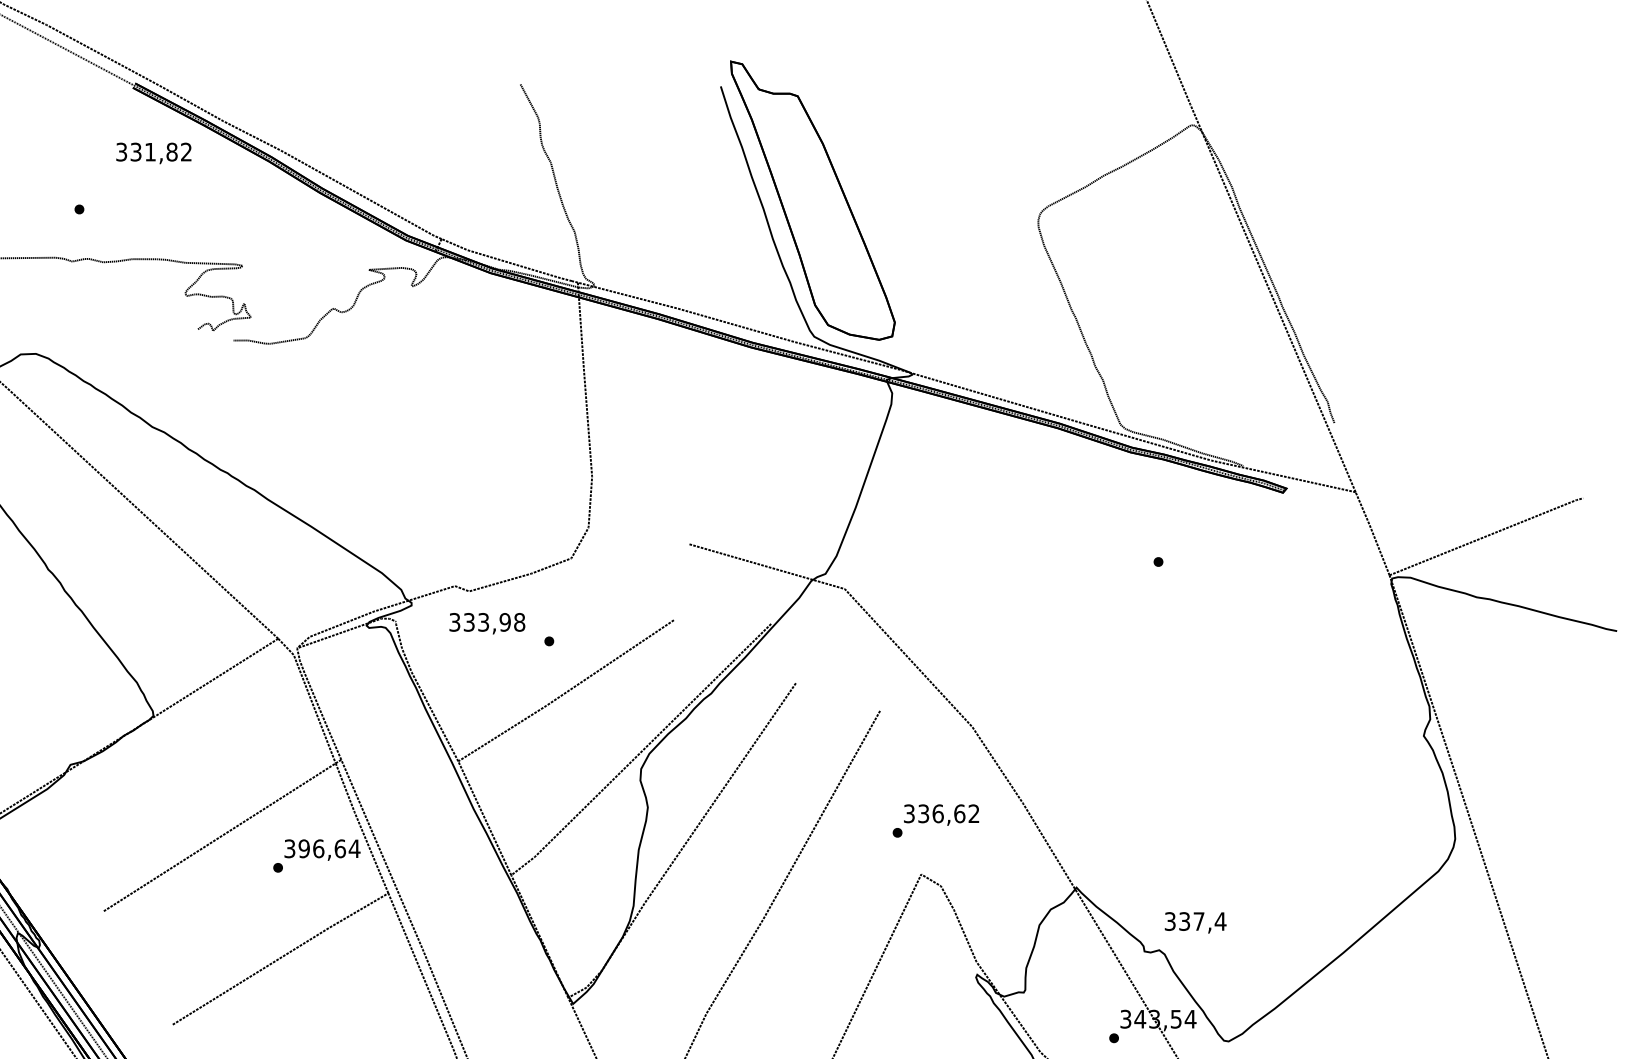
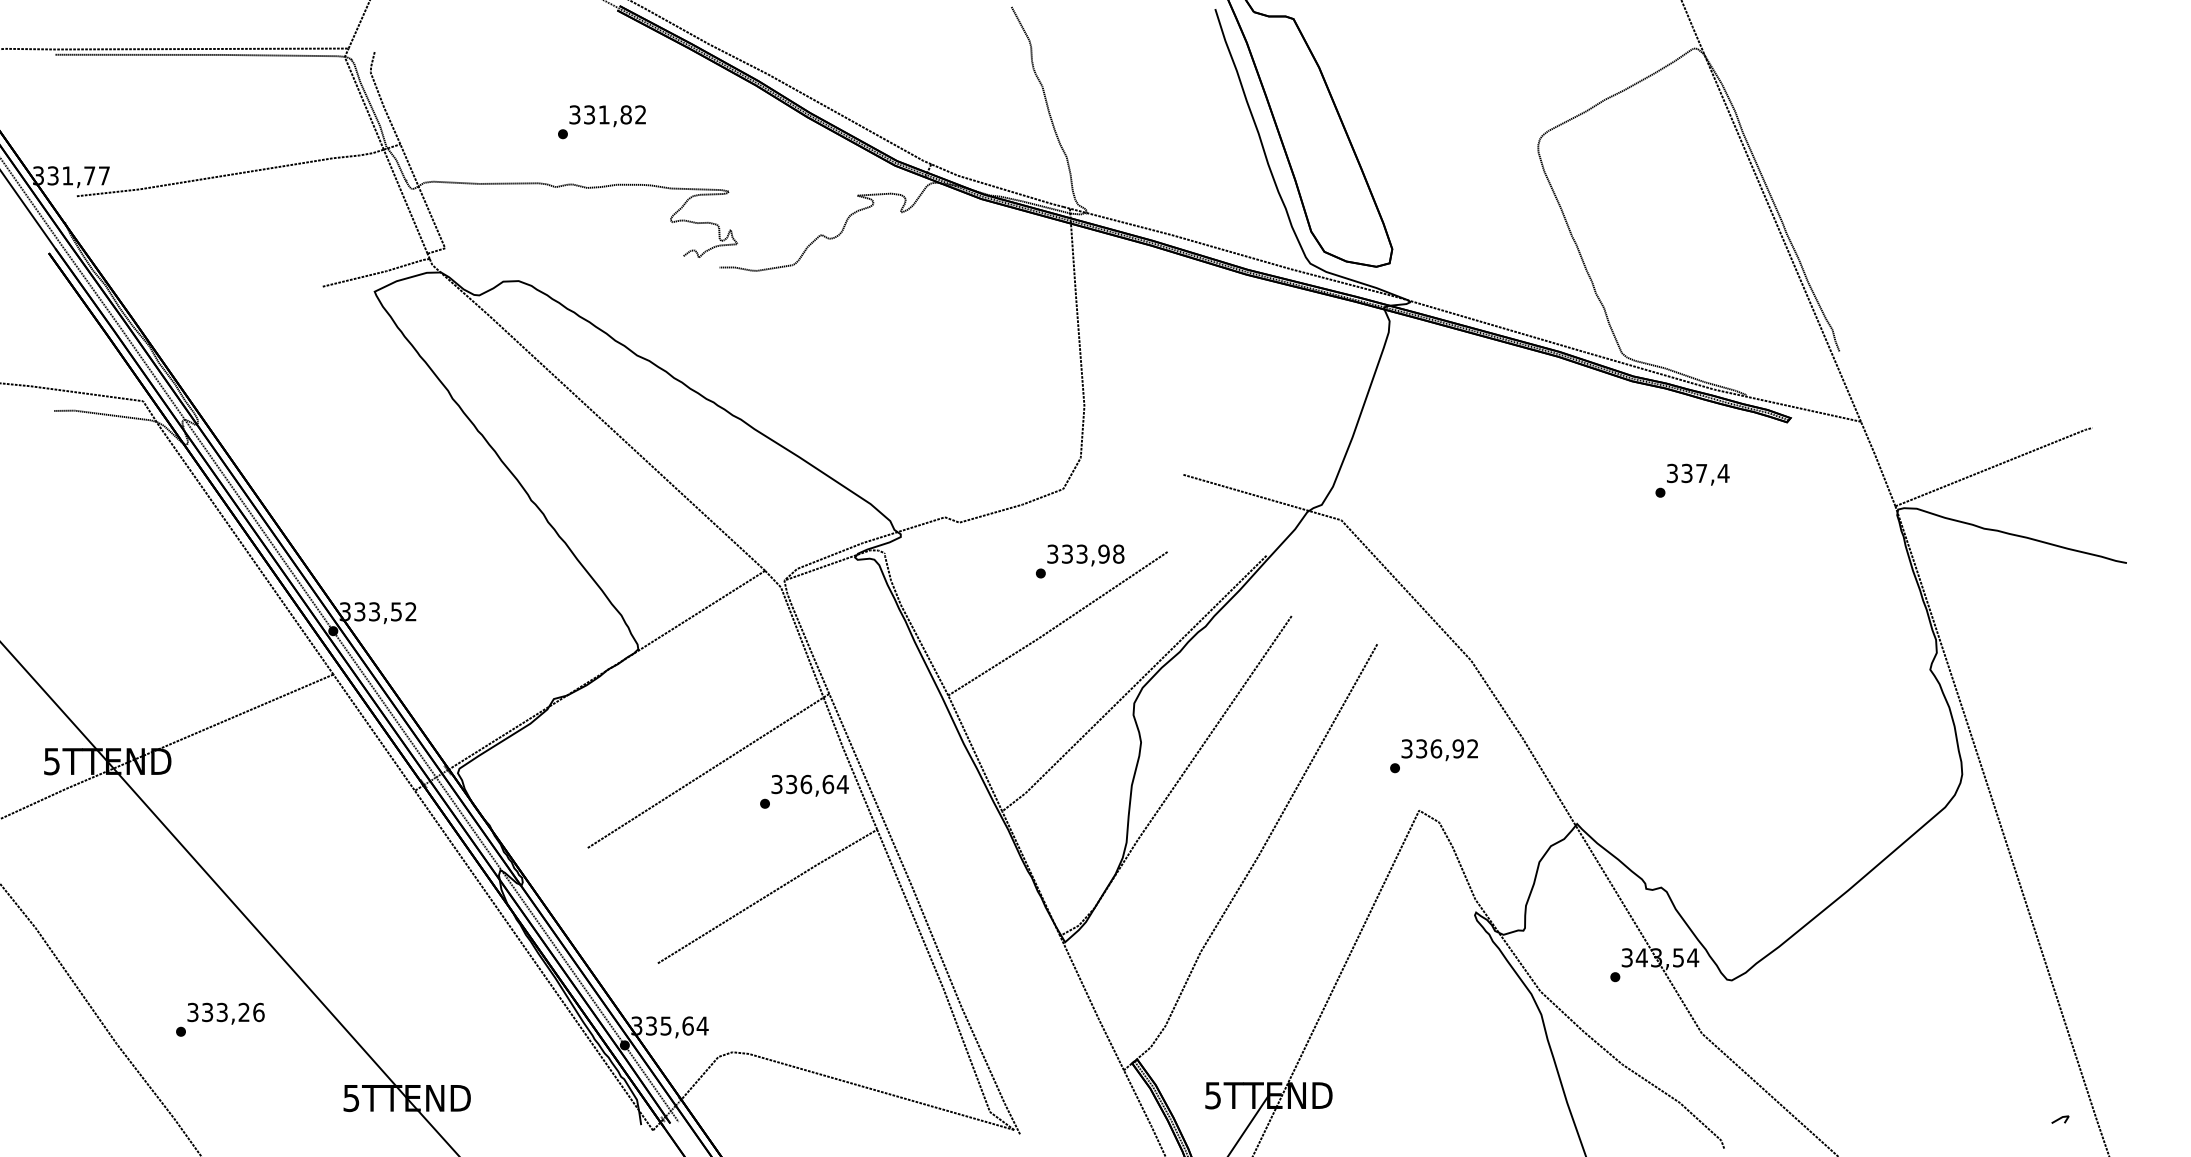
text: (153, 153) -> (607, 116), moved
text: (487, 623) -> (1085, 555), moved
text: (959, 813) -> (1458, 748), 336,62 -> 336,92
text: (304, 848) -> (791, 784), 396,64 -> 336,64
text: (1195, 922) -> (1698, 474), moved

